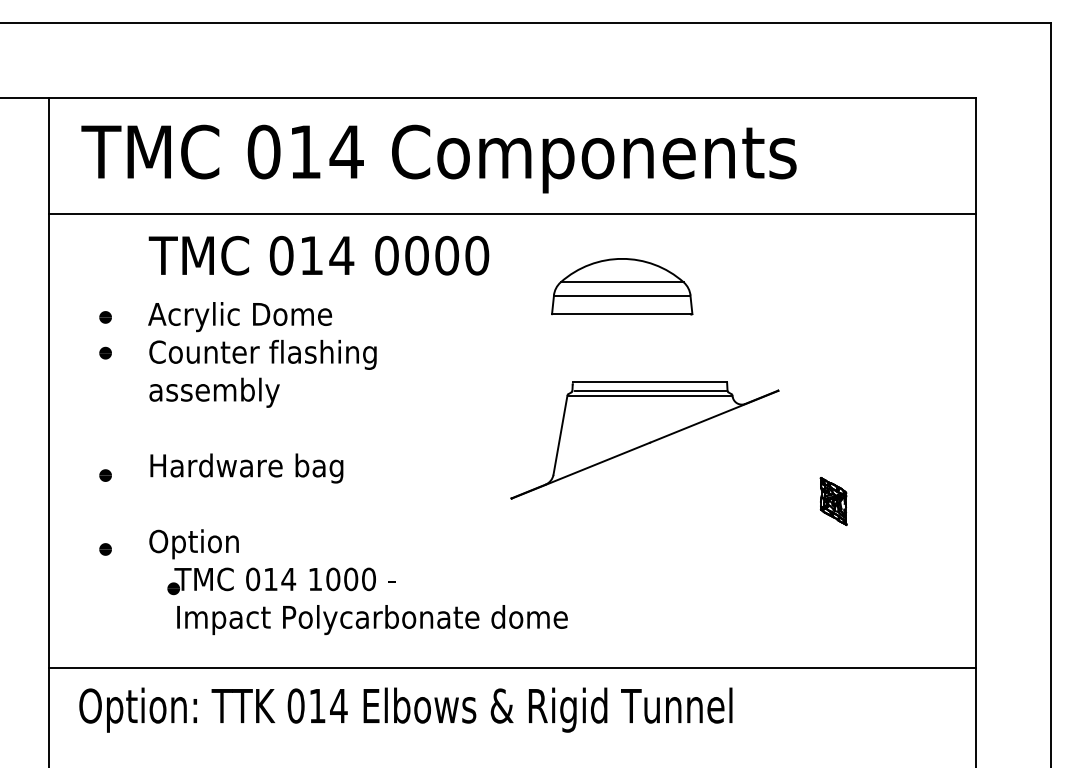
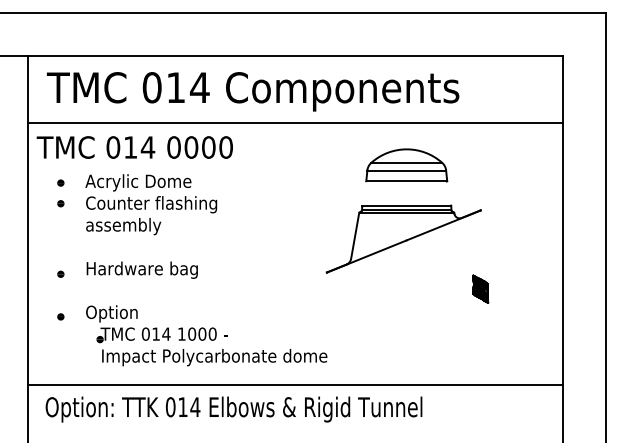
text: (318, 255) -> (134, 147), moved
part: (621, 286) -> (406, 165), moved
part: (644, 439) -> (403, 238), moved

